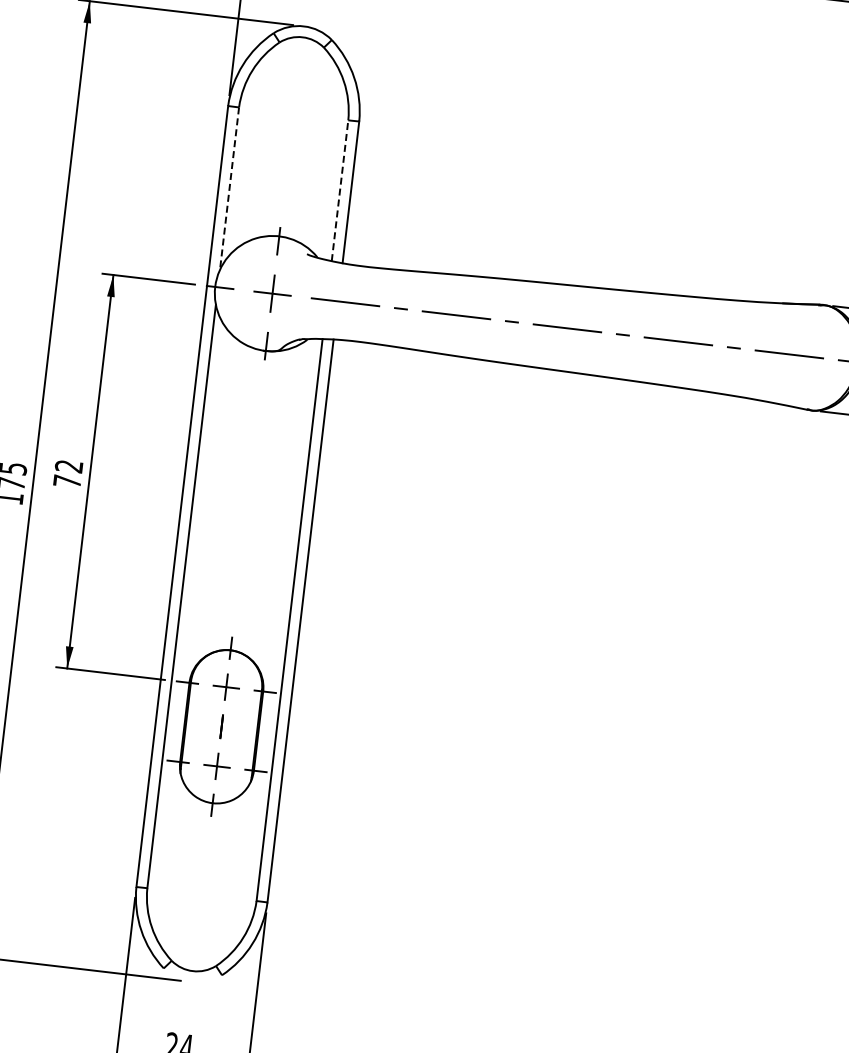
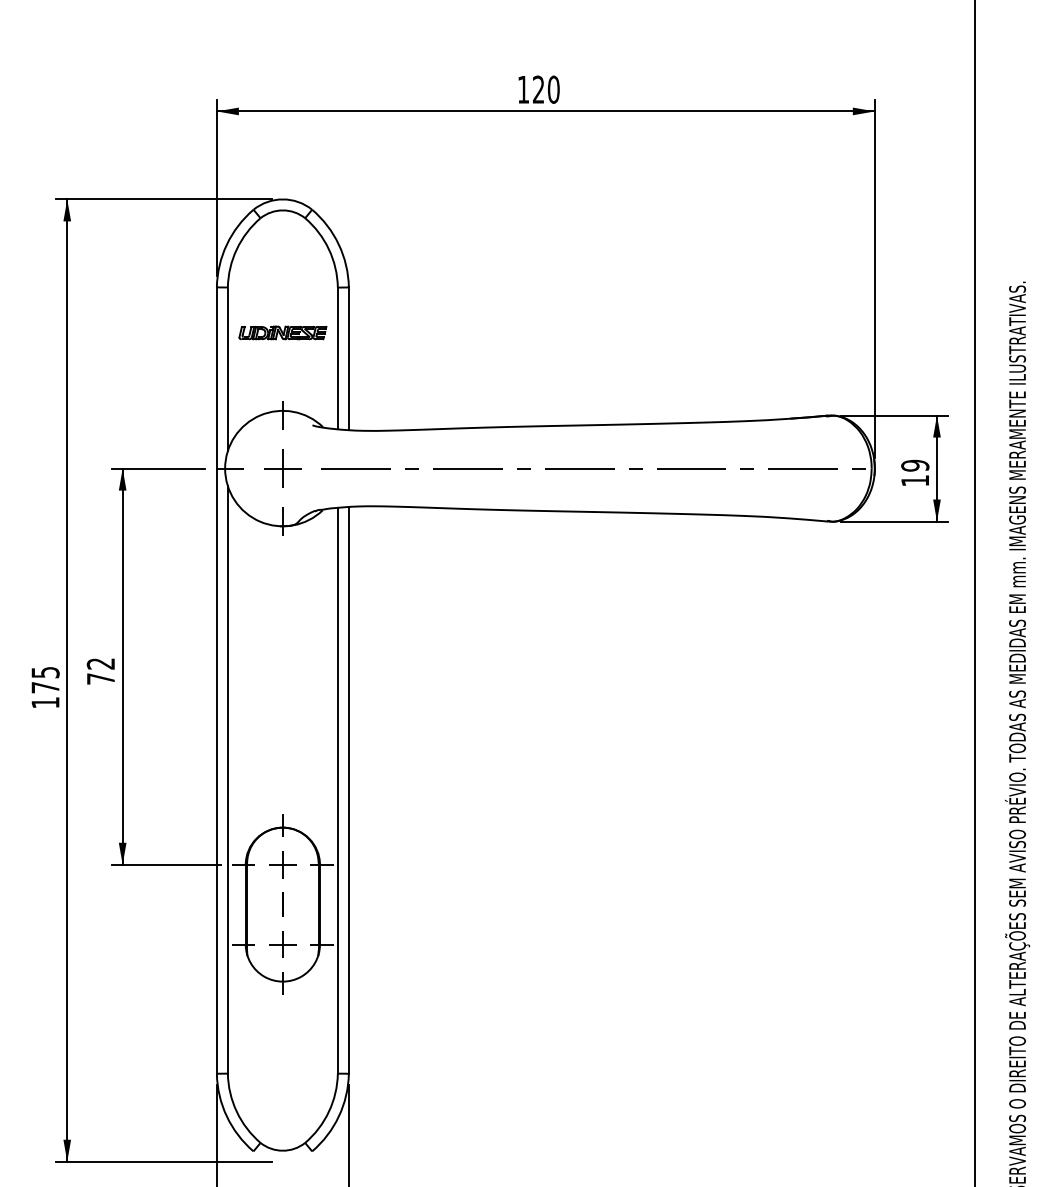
part: (288, 158) -> (282, 332), added
line: (229, 188) -> (227, 369), dashed -> solid
line: (339, 190) -> (337, 358), dashed -> solid

